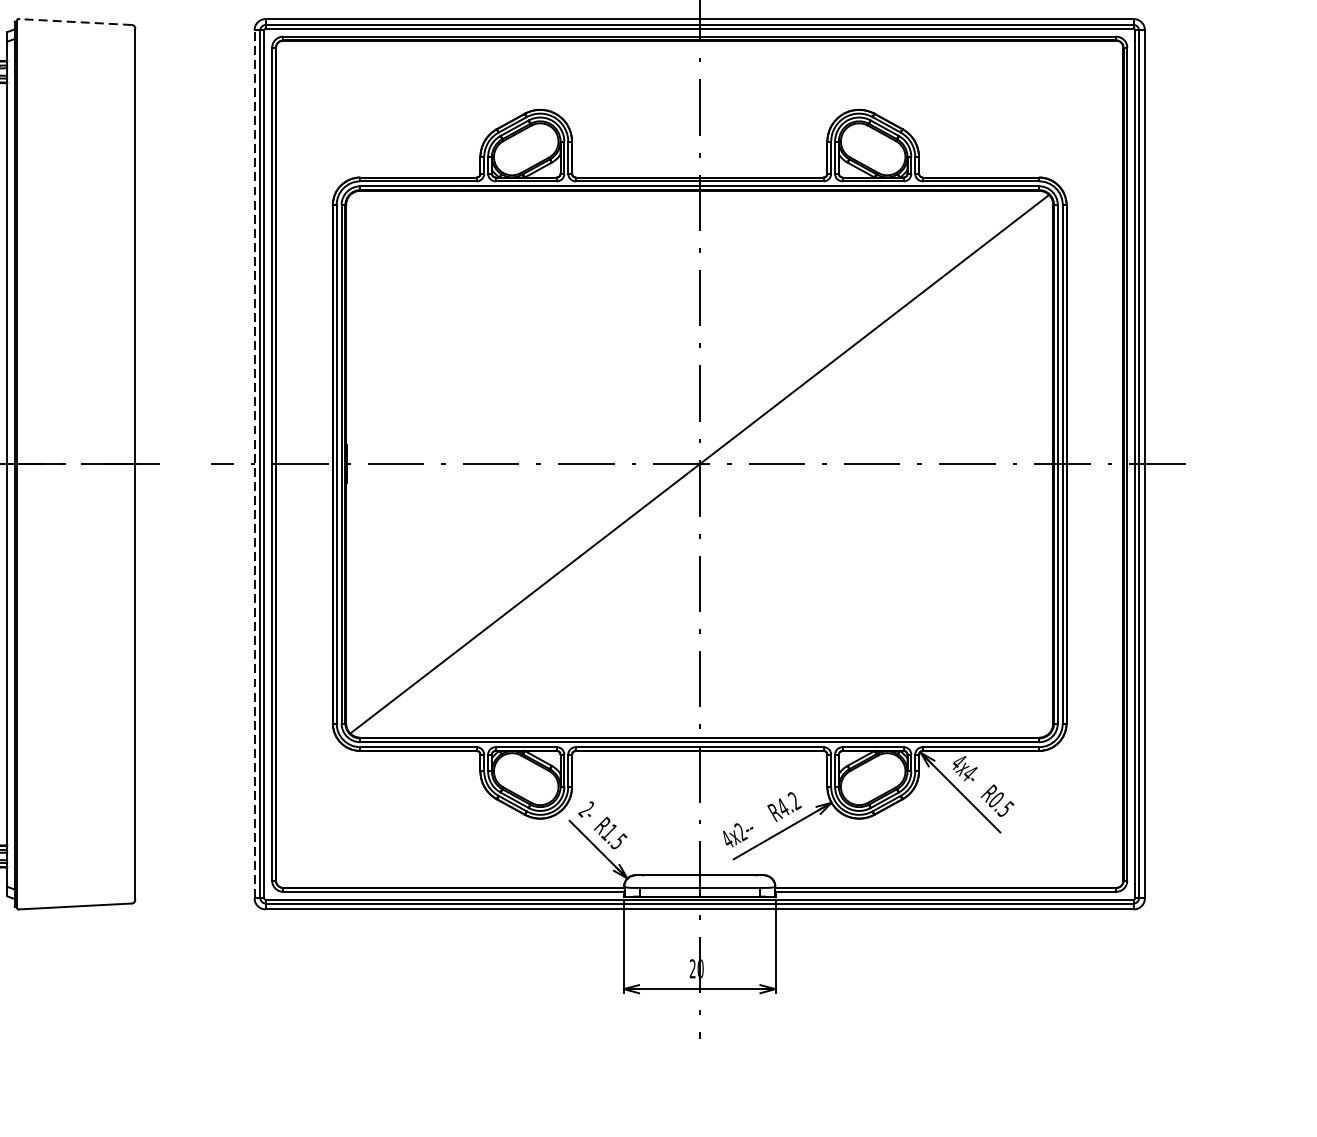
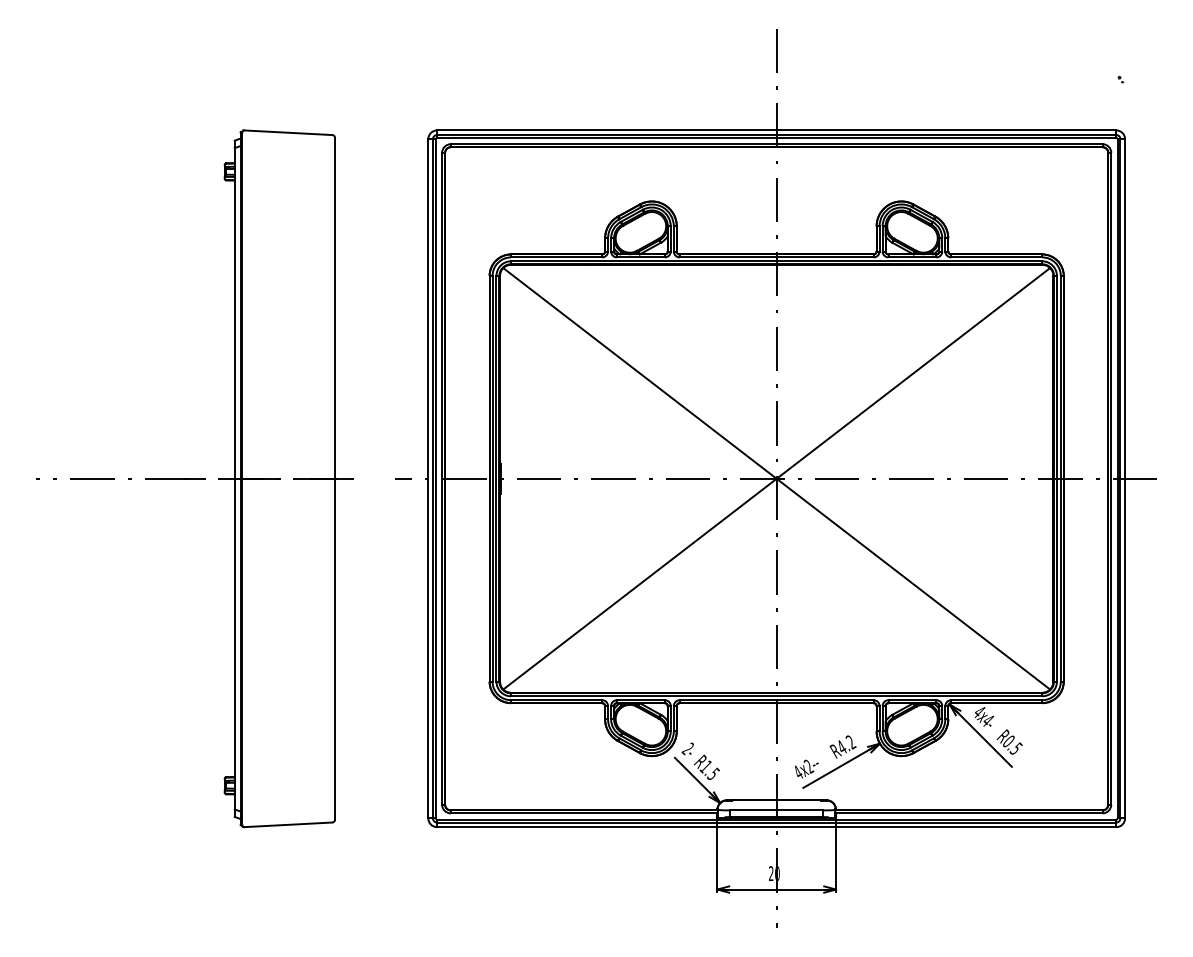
line: (74, 21) -> (287, 132), dashed -> solid
line: (254, 463) -> (428, 478), dashed -> solid
line: (699, 463) -> (776, 478), added

